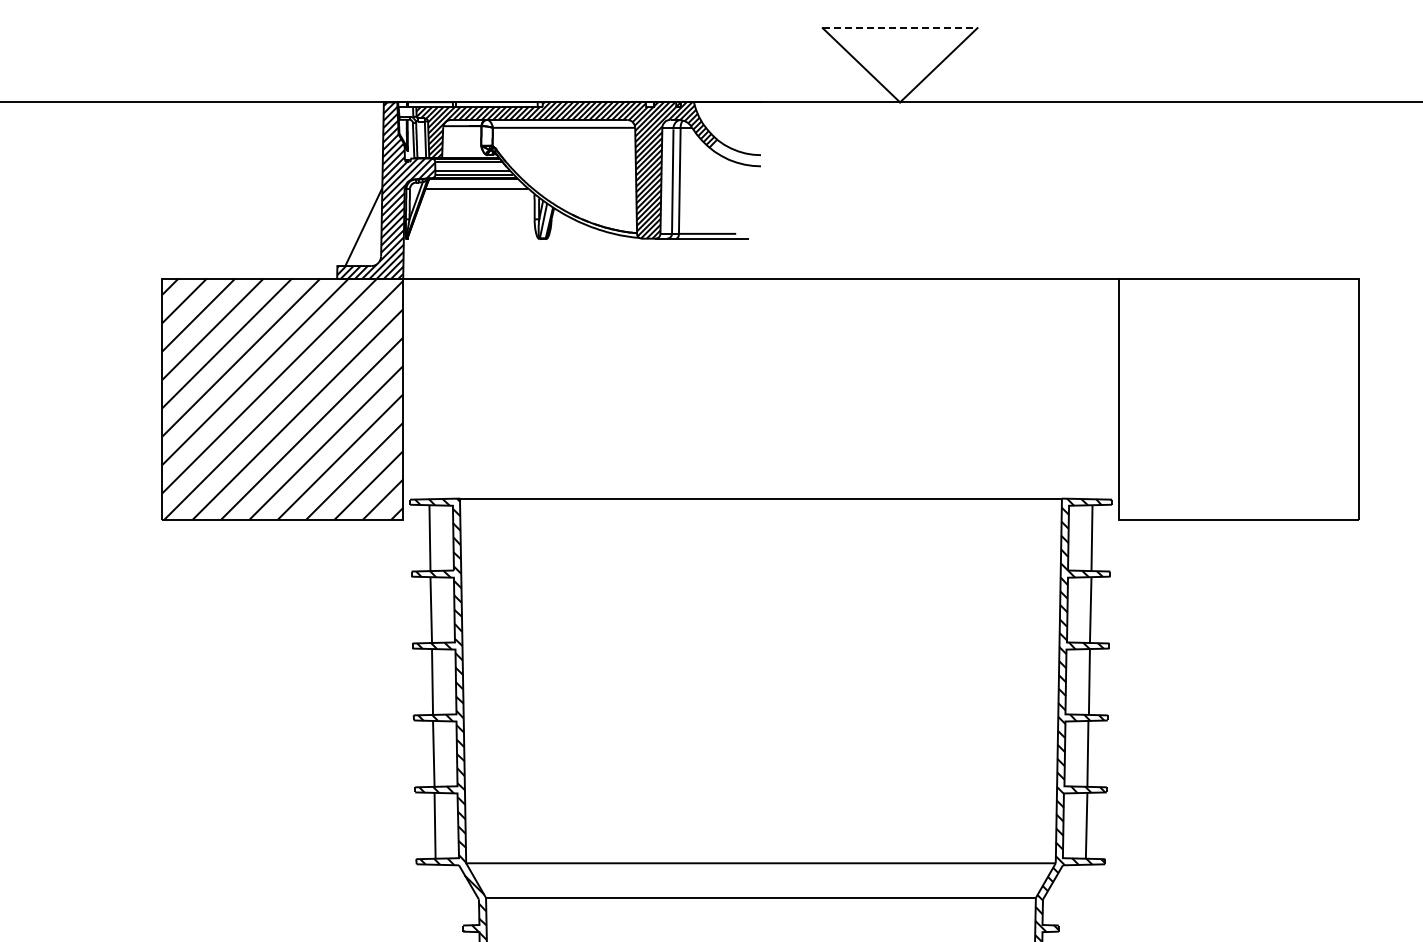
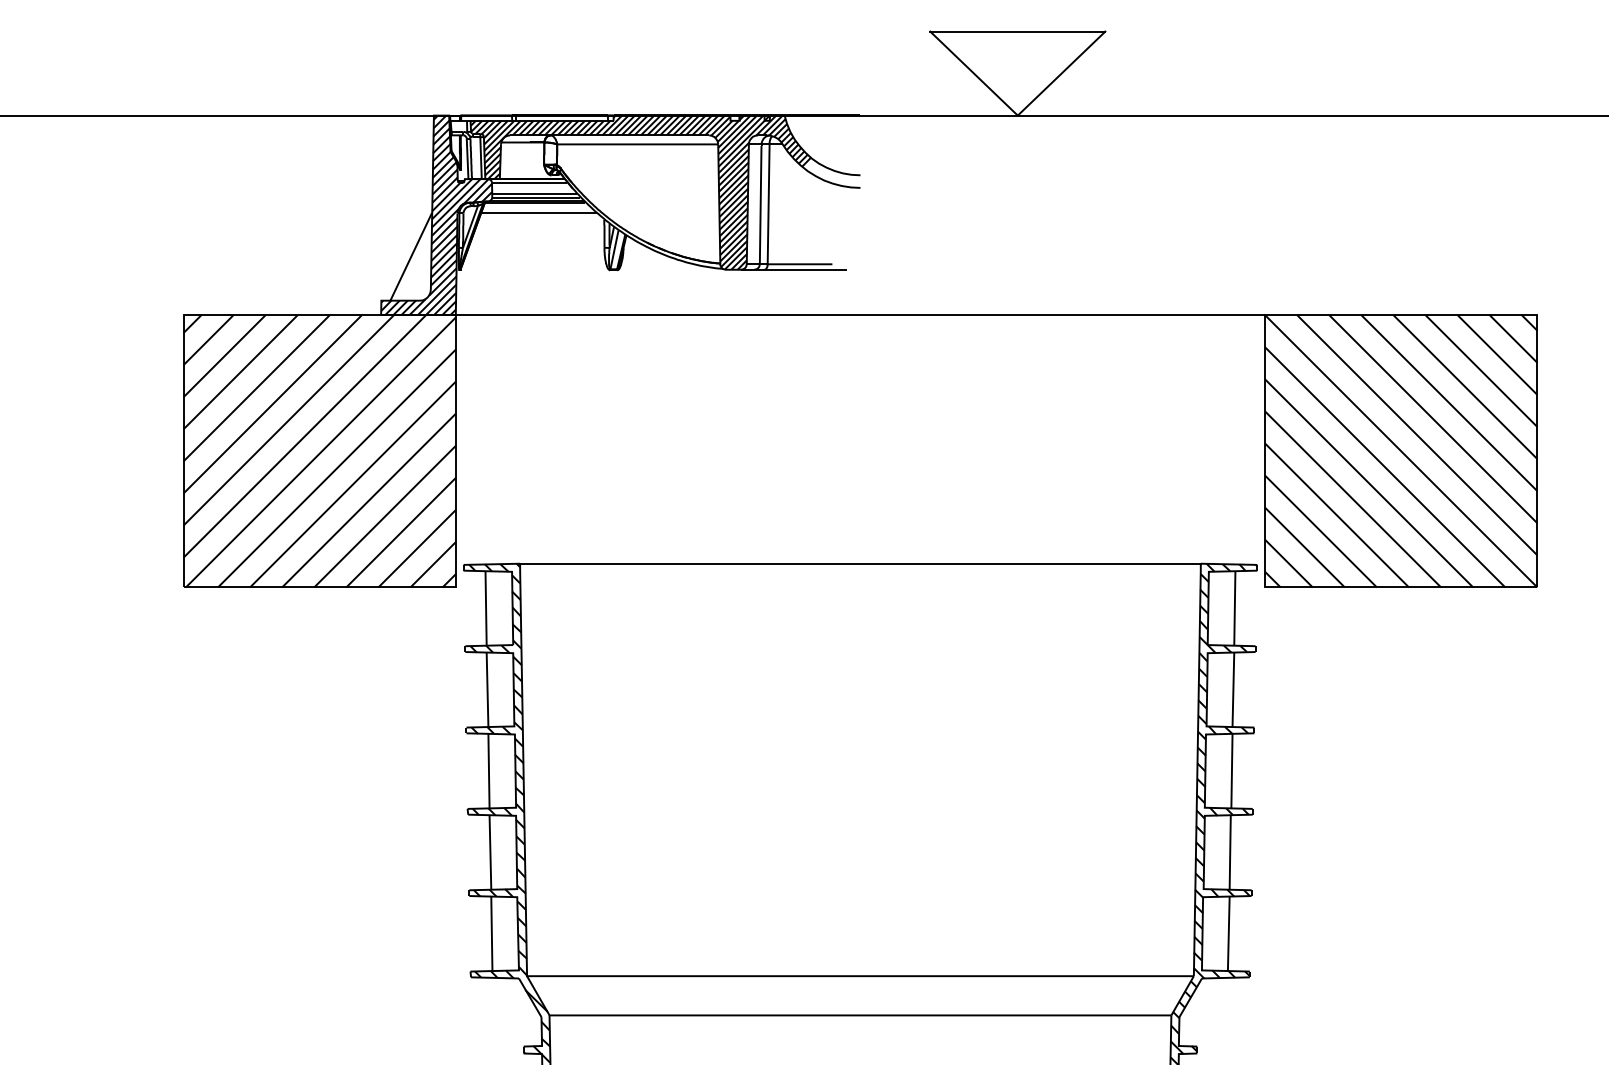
line: (900, 28) -> (1018, 32), dashed -> solid
hatch: (1238, 398) -> (1400, 450), added

